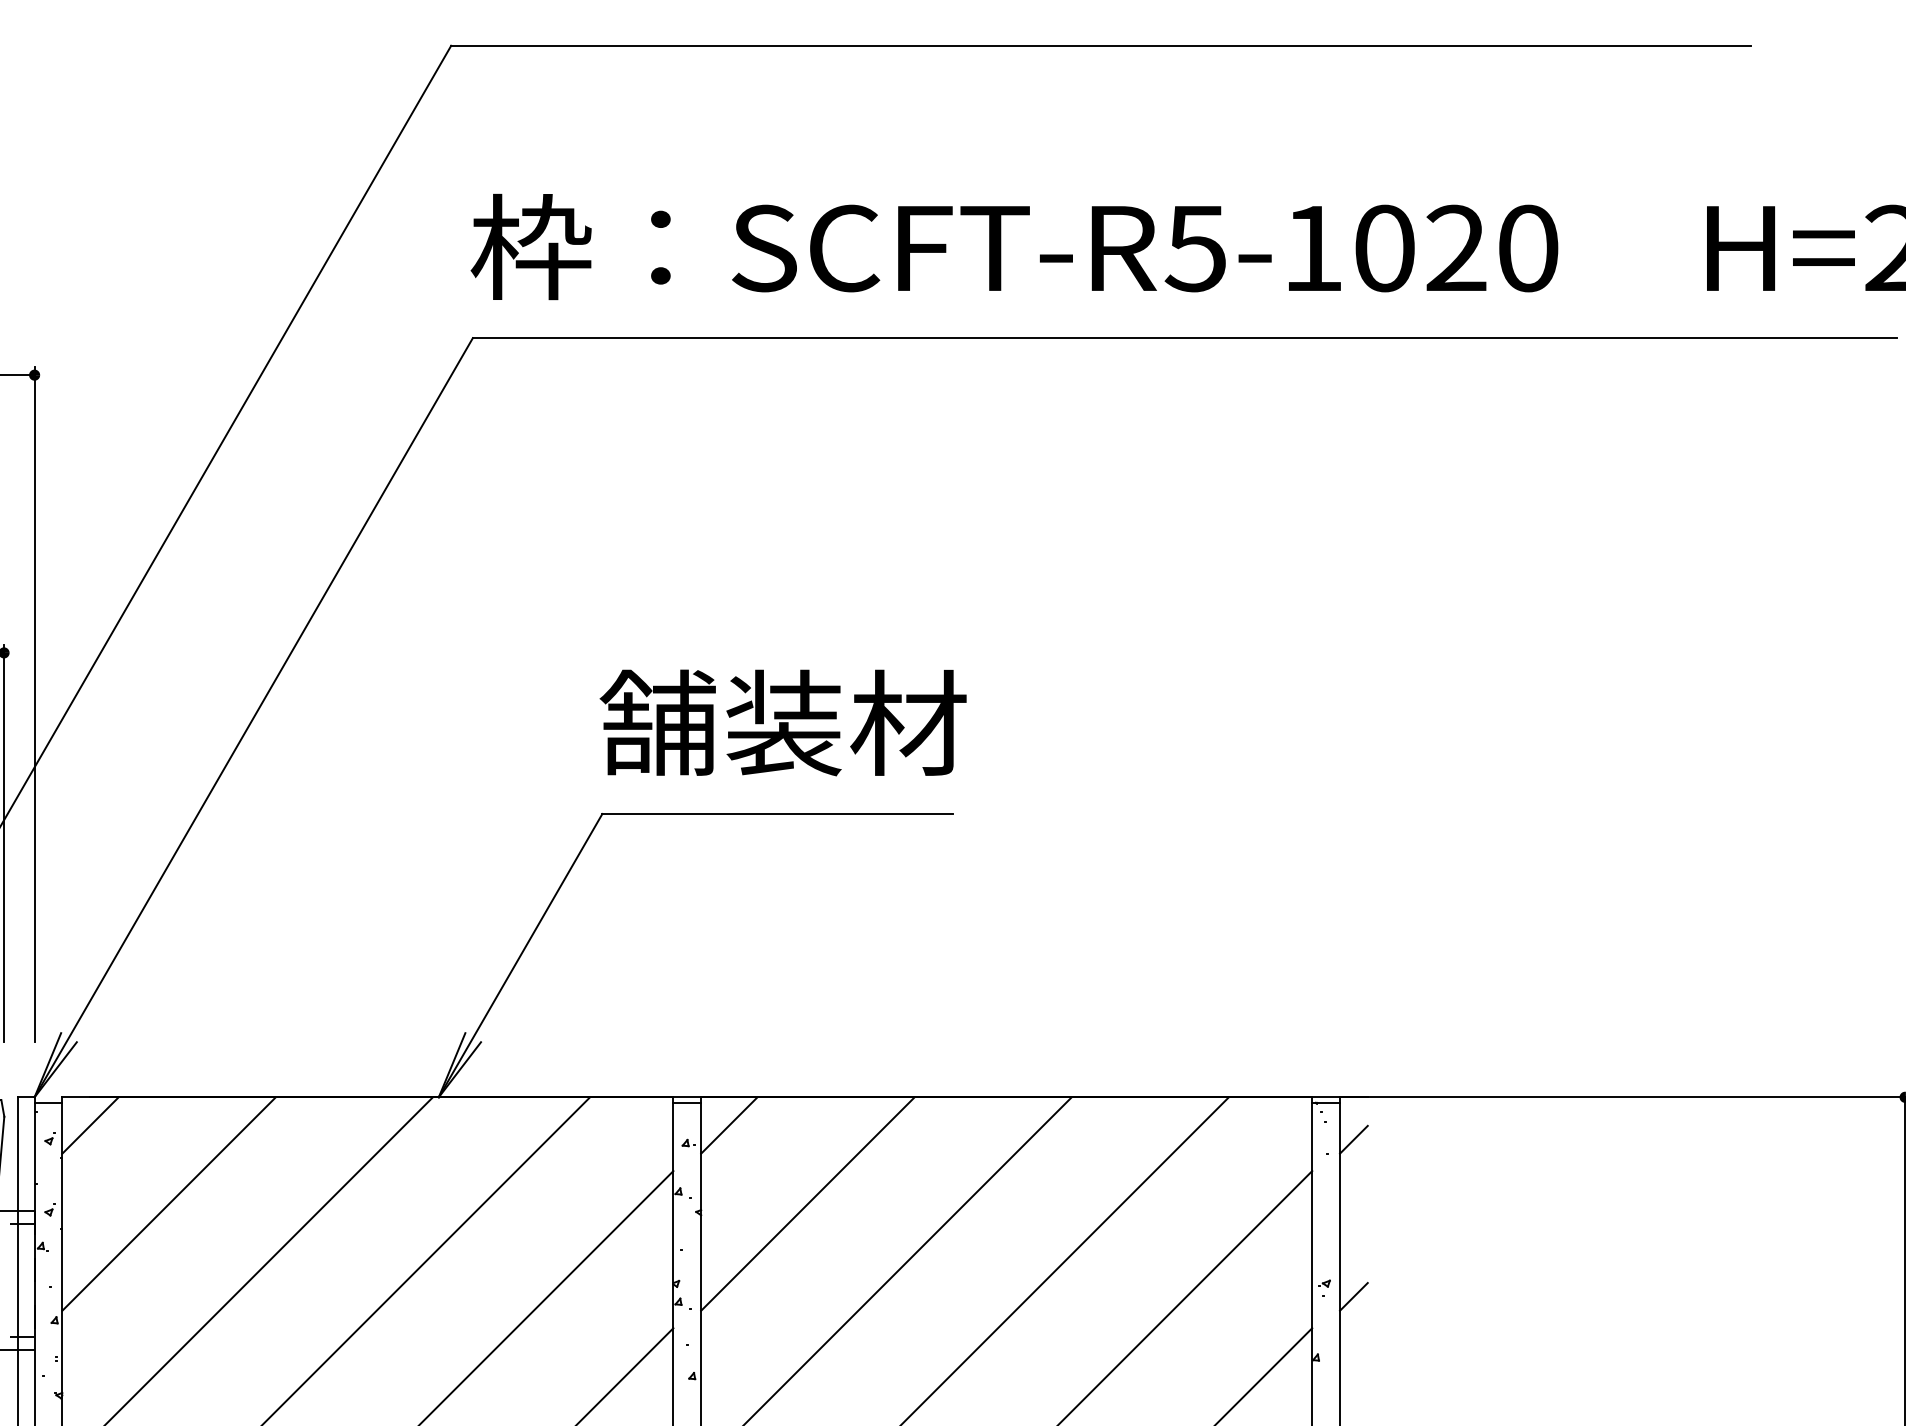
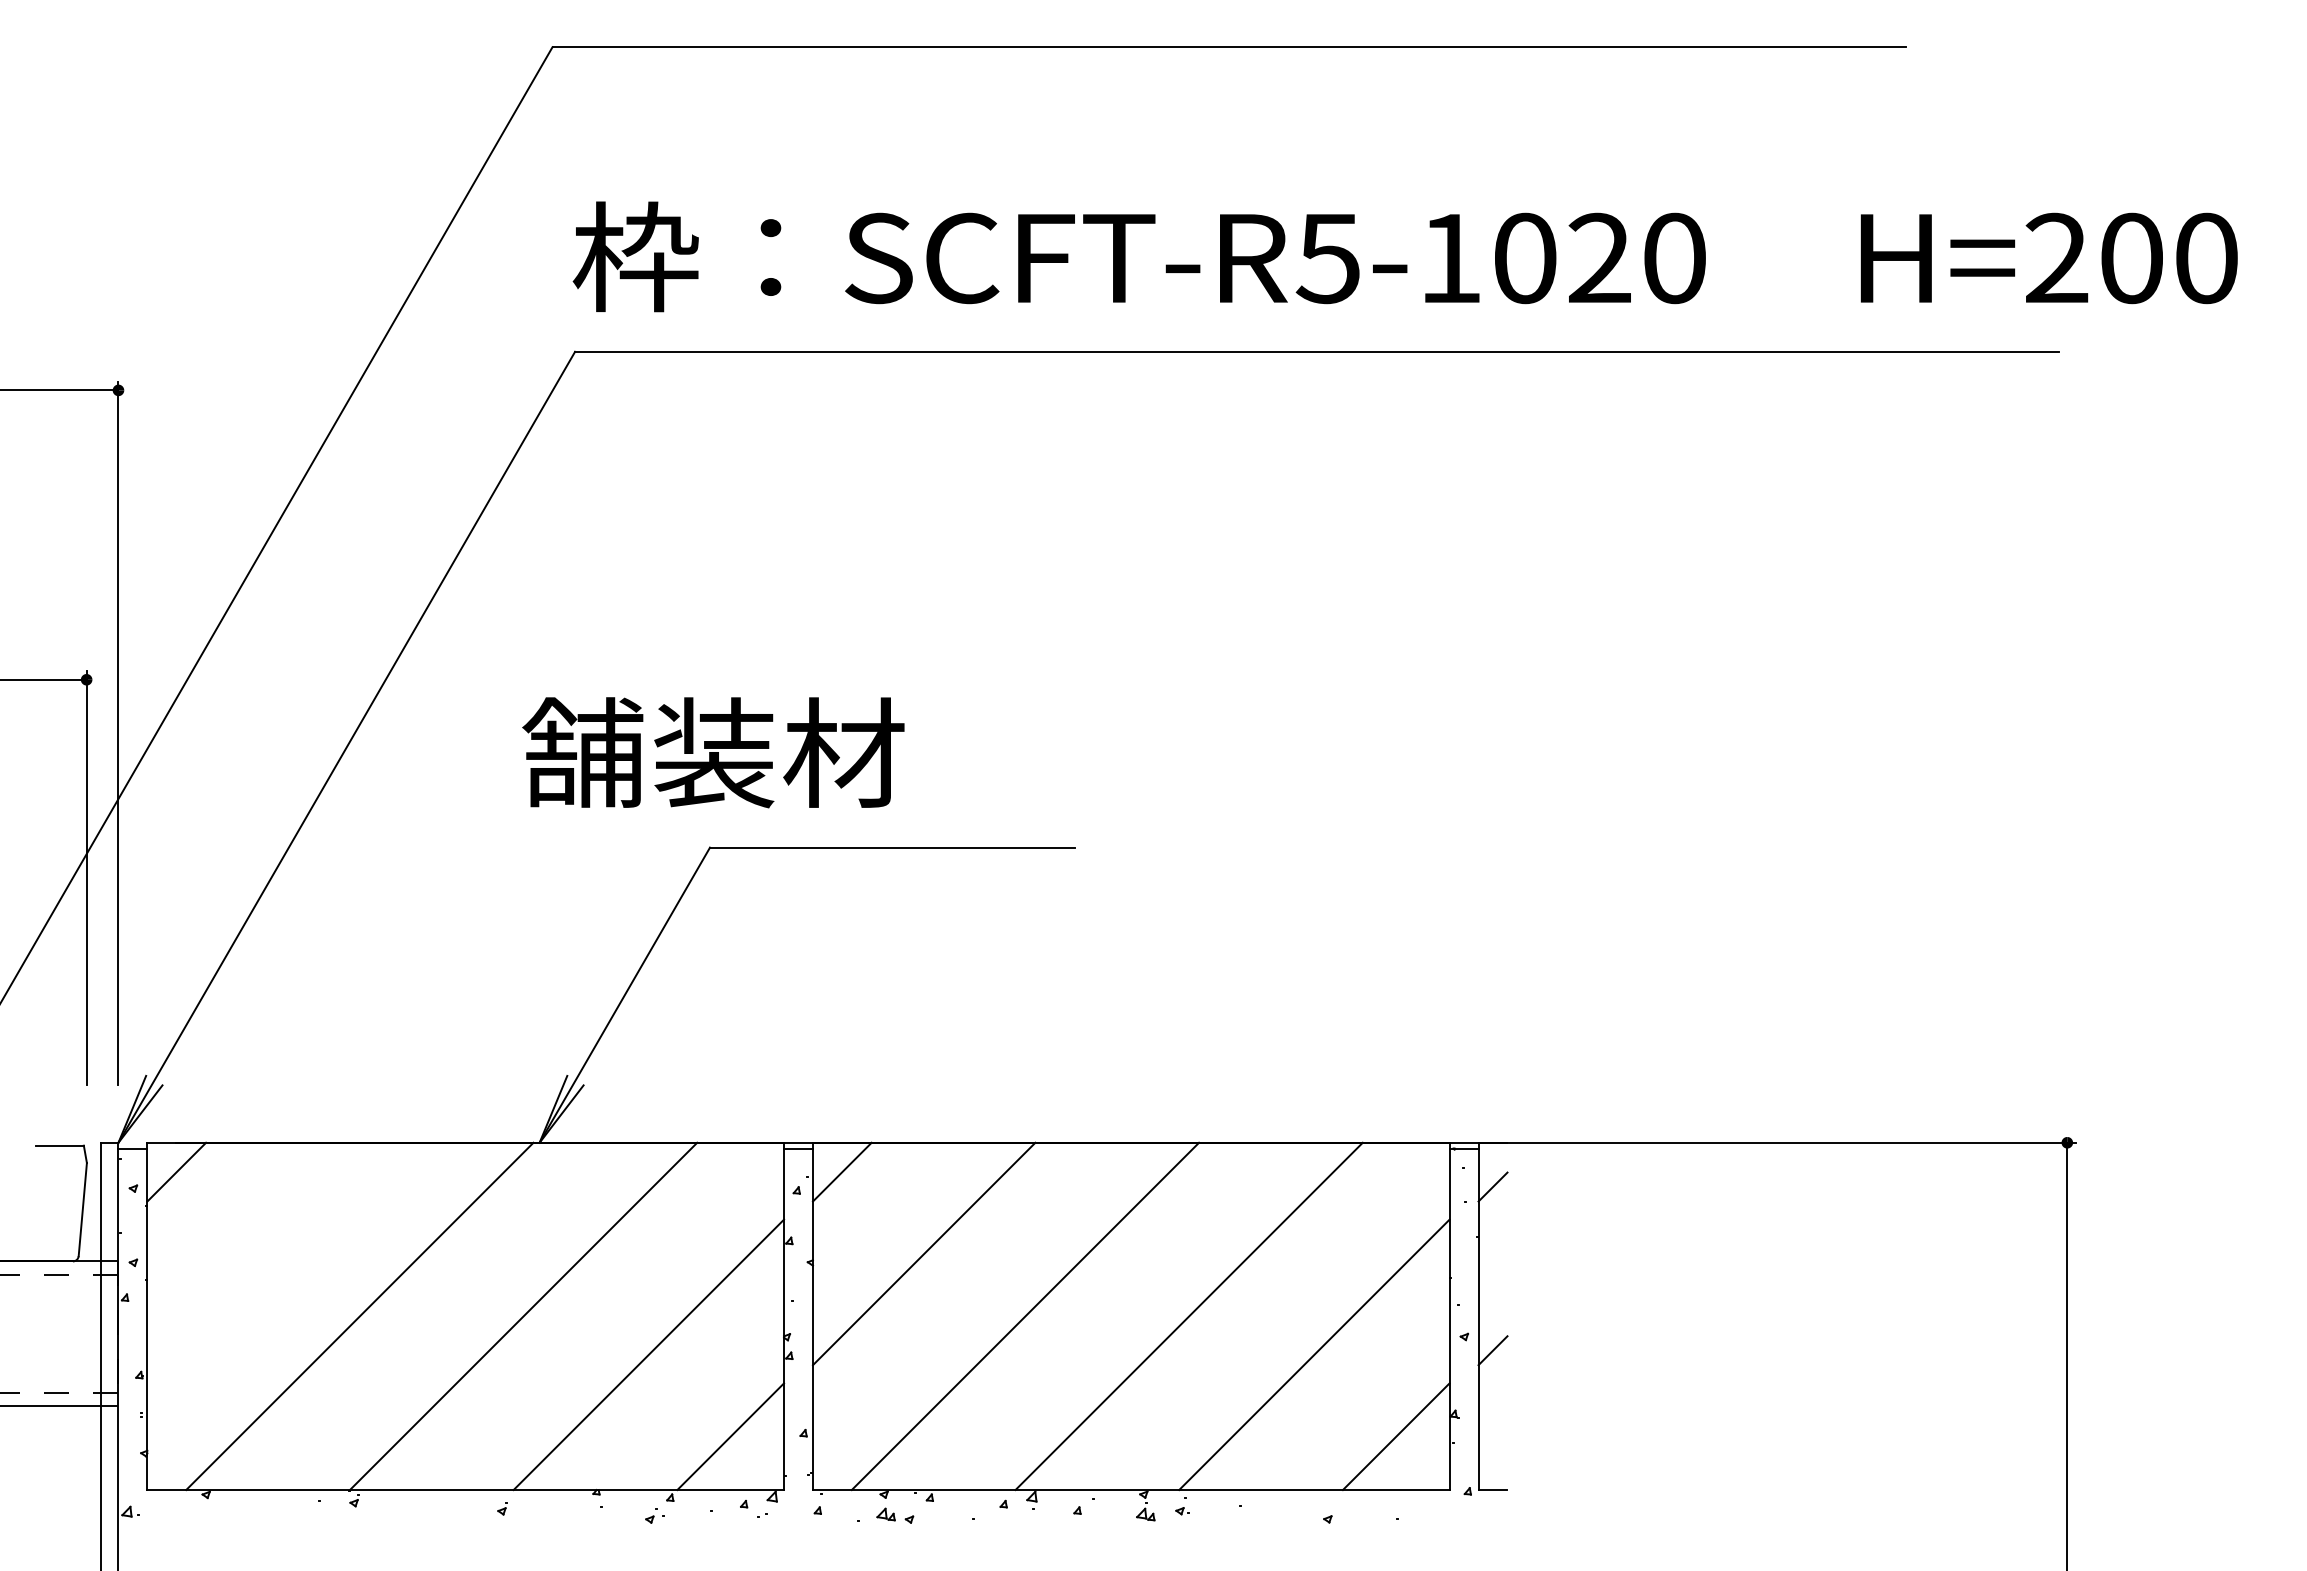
text: (783, 722) -> (713, 752), moved
line: (169, 1203) -> (258, 1253), removed

